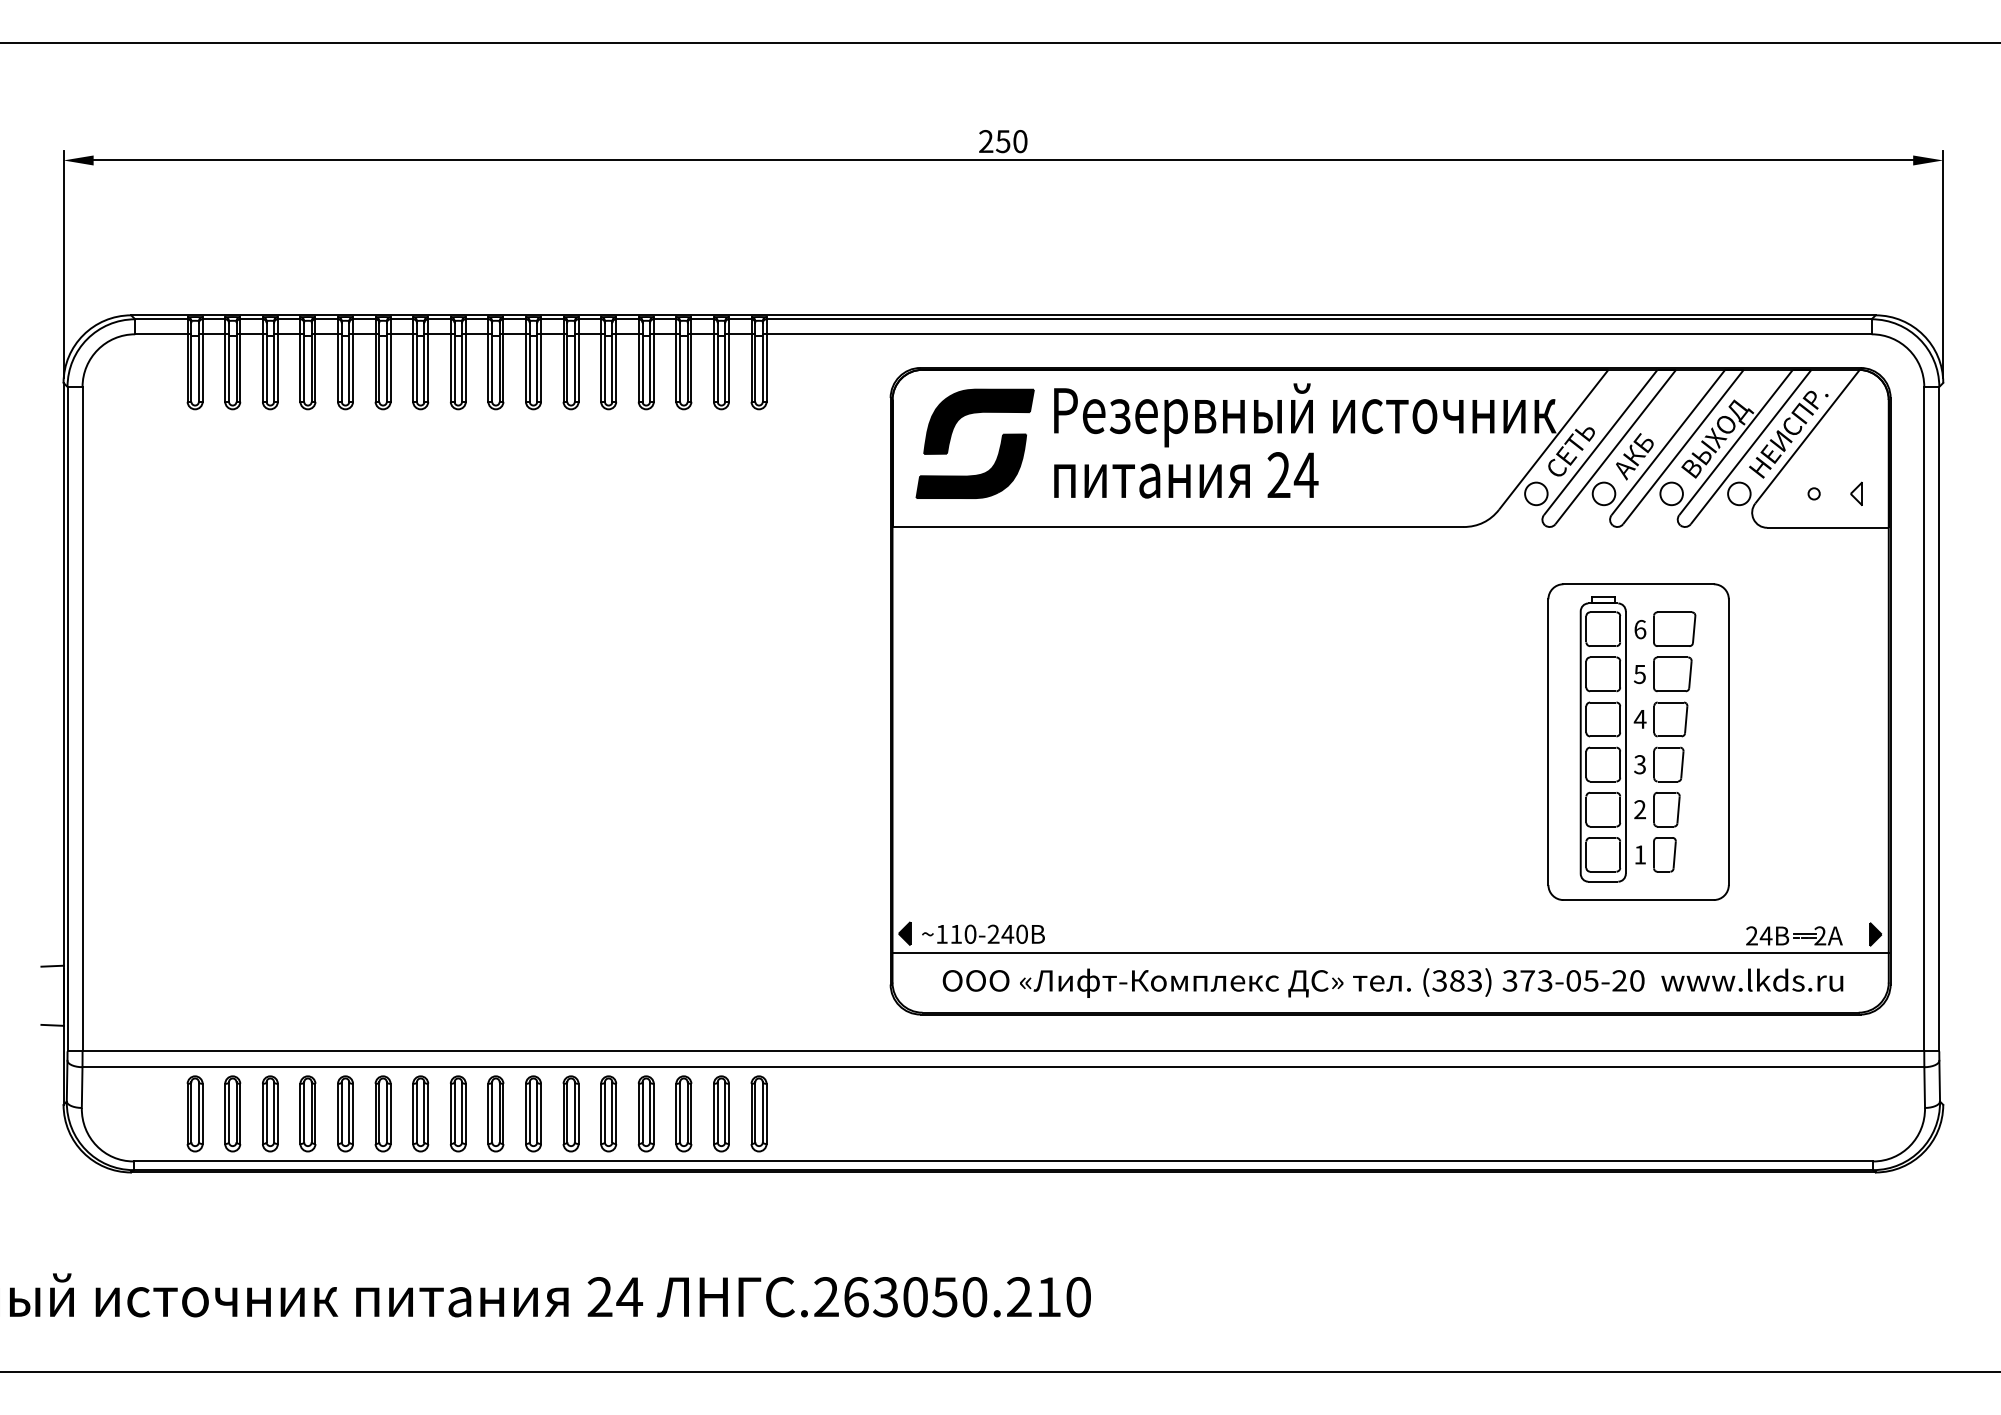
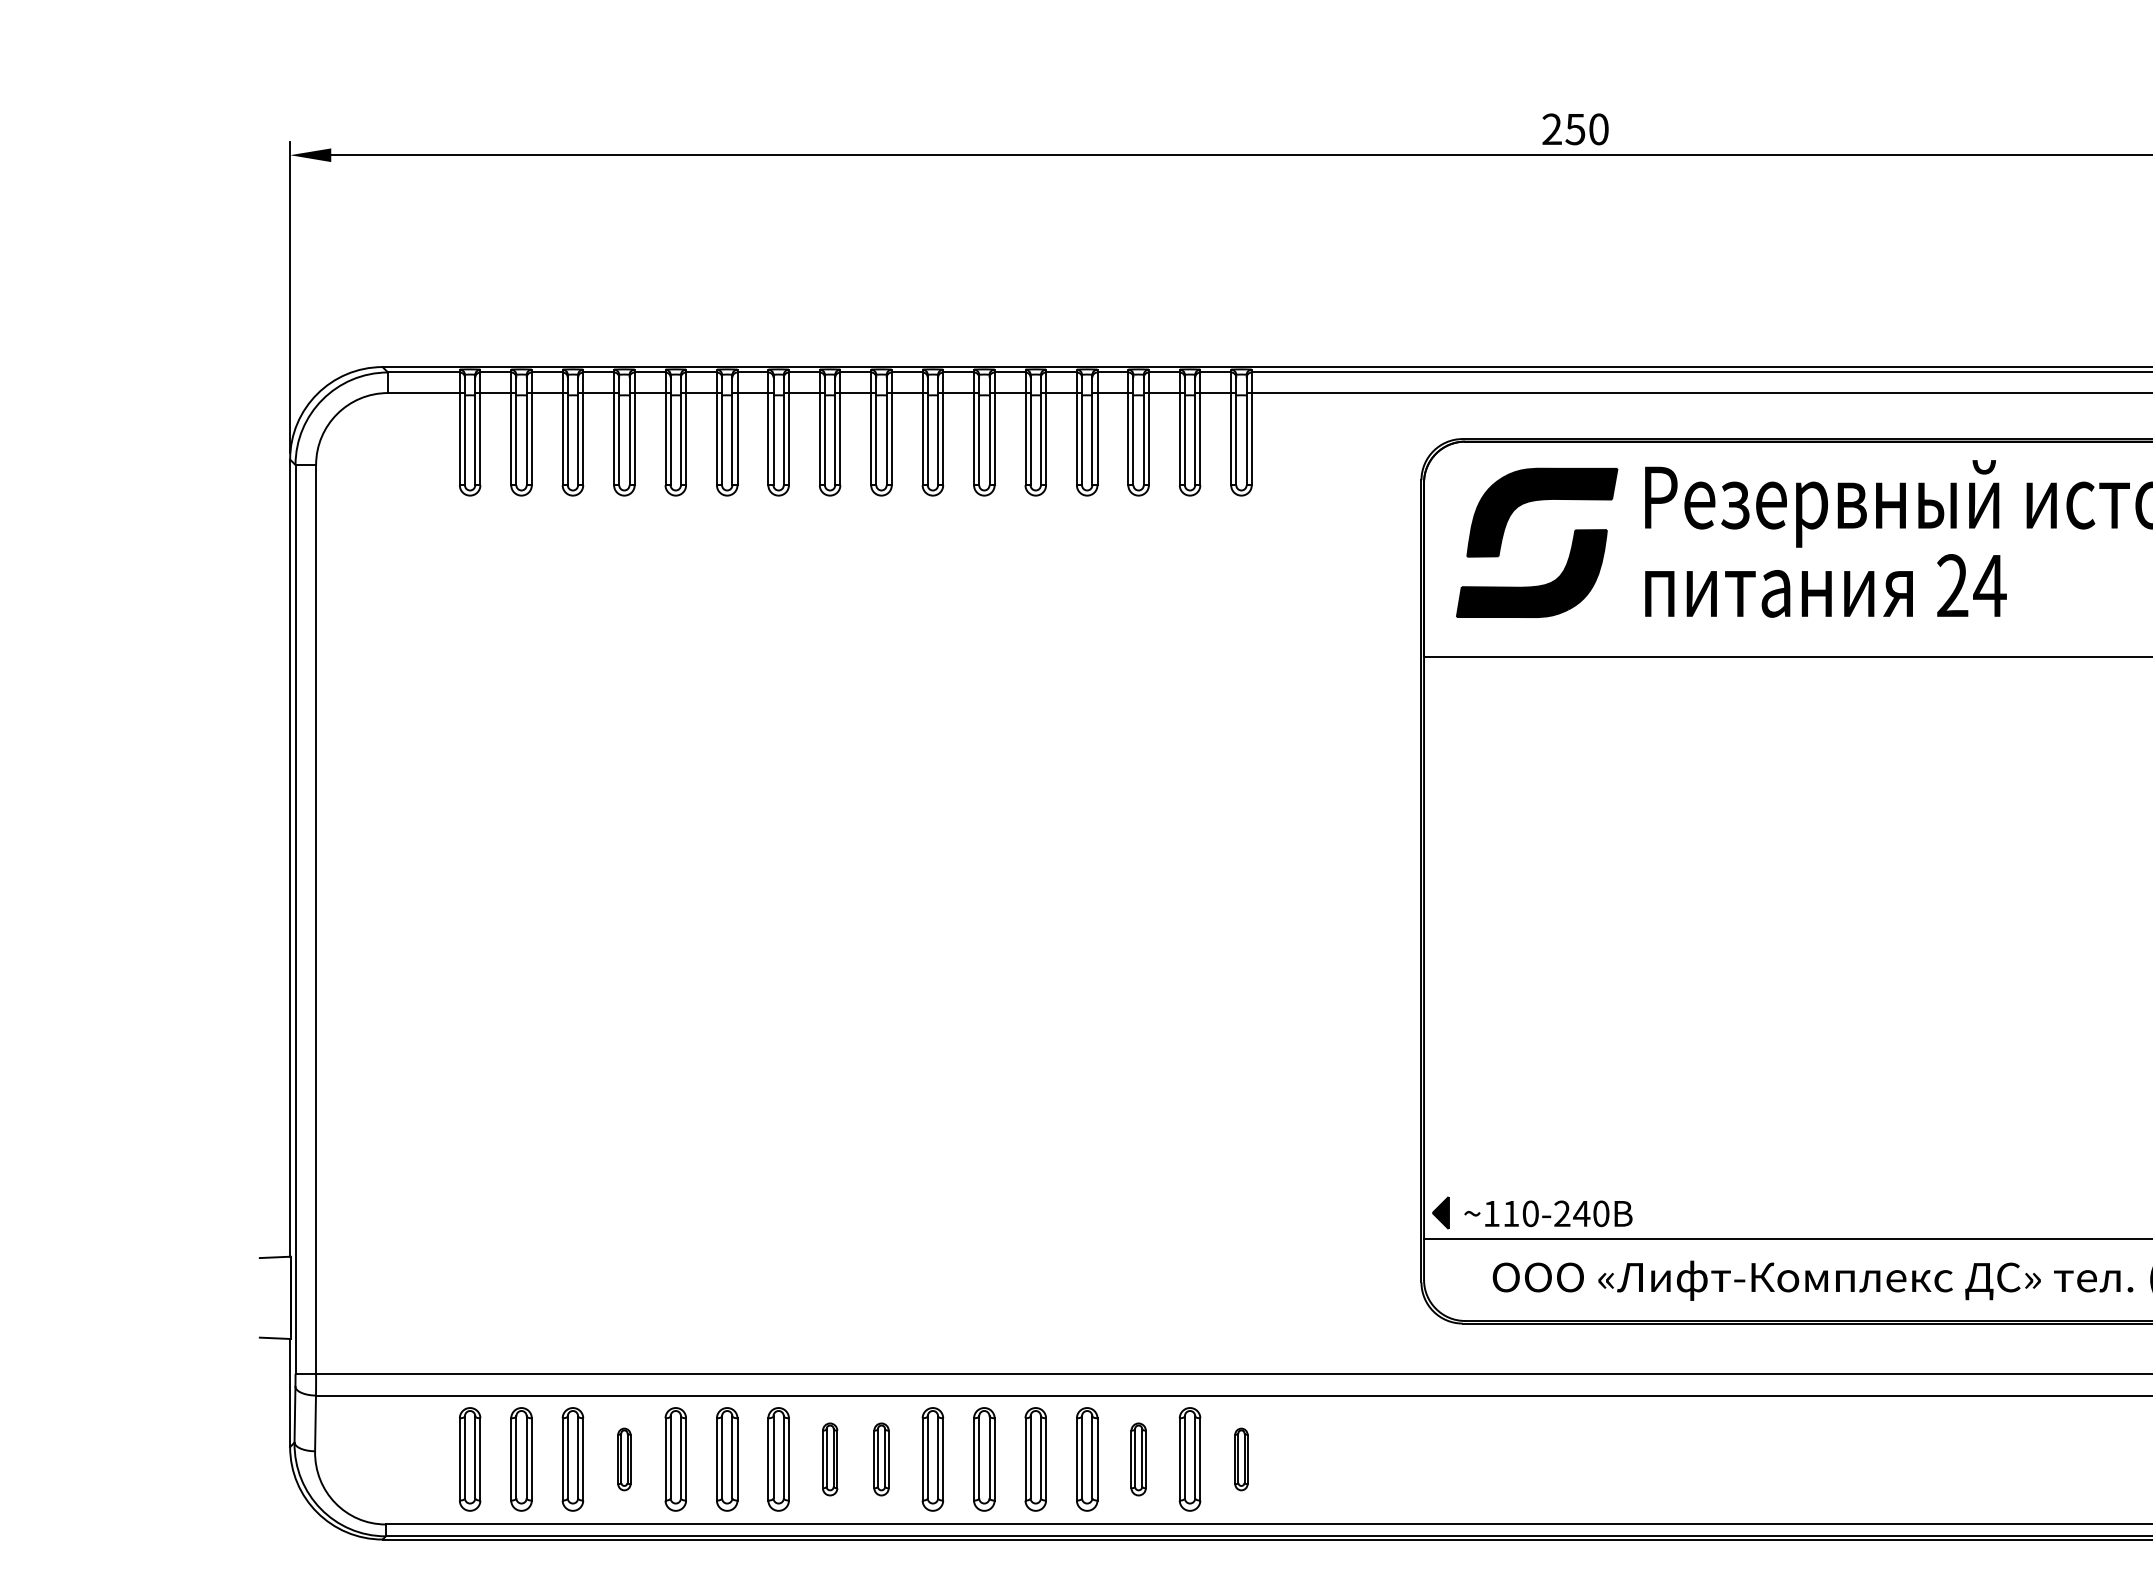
part: (307, 1113) -> (623, 1458), size x0.6
part: (458, 1113) -> (830, 1458), size x0.7
part: (495, 1113) -> (880, 1458), size x0.7
part: (683, 1113) -> (1138, 1458), size x0.7
part: (758, 1113) -> (1240, 1458), size x0.6

